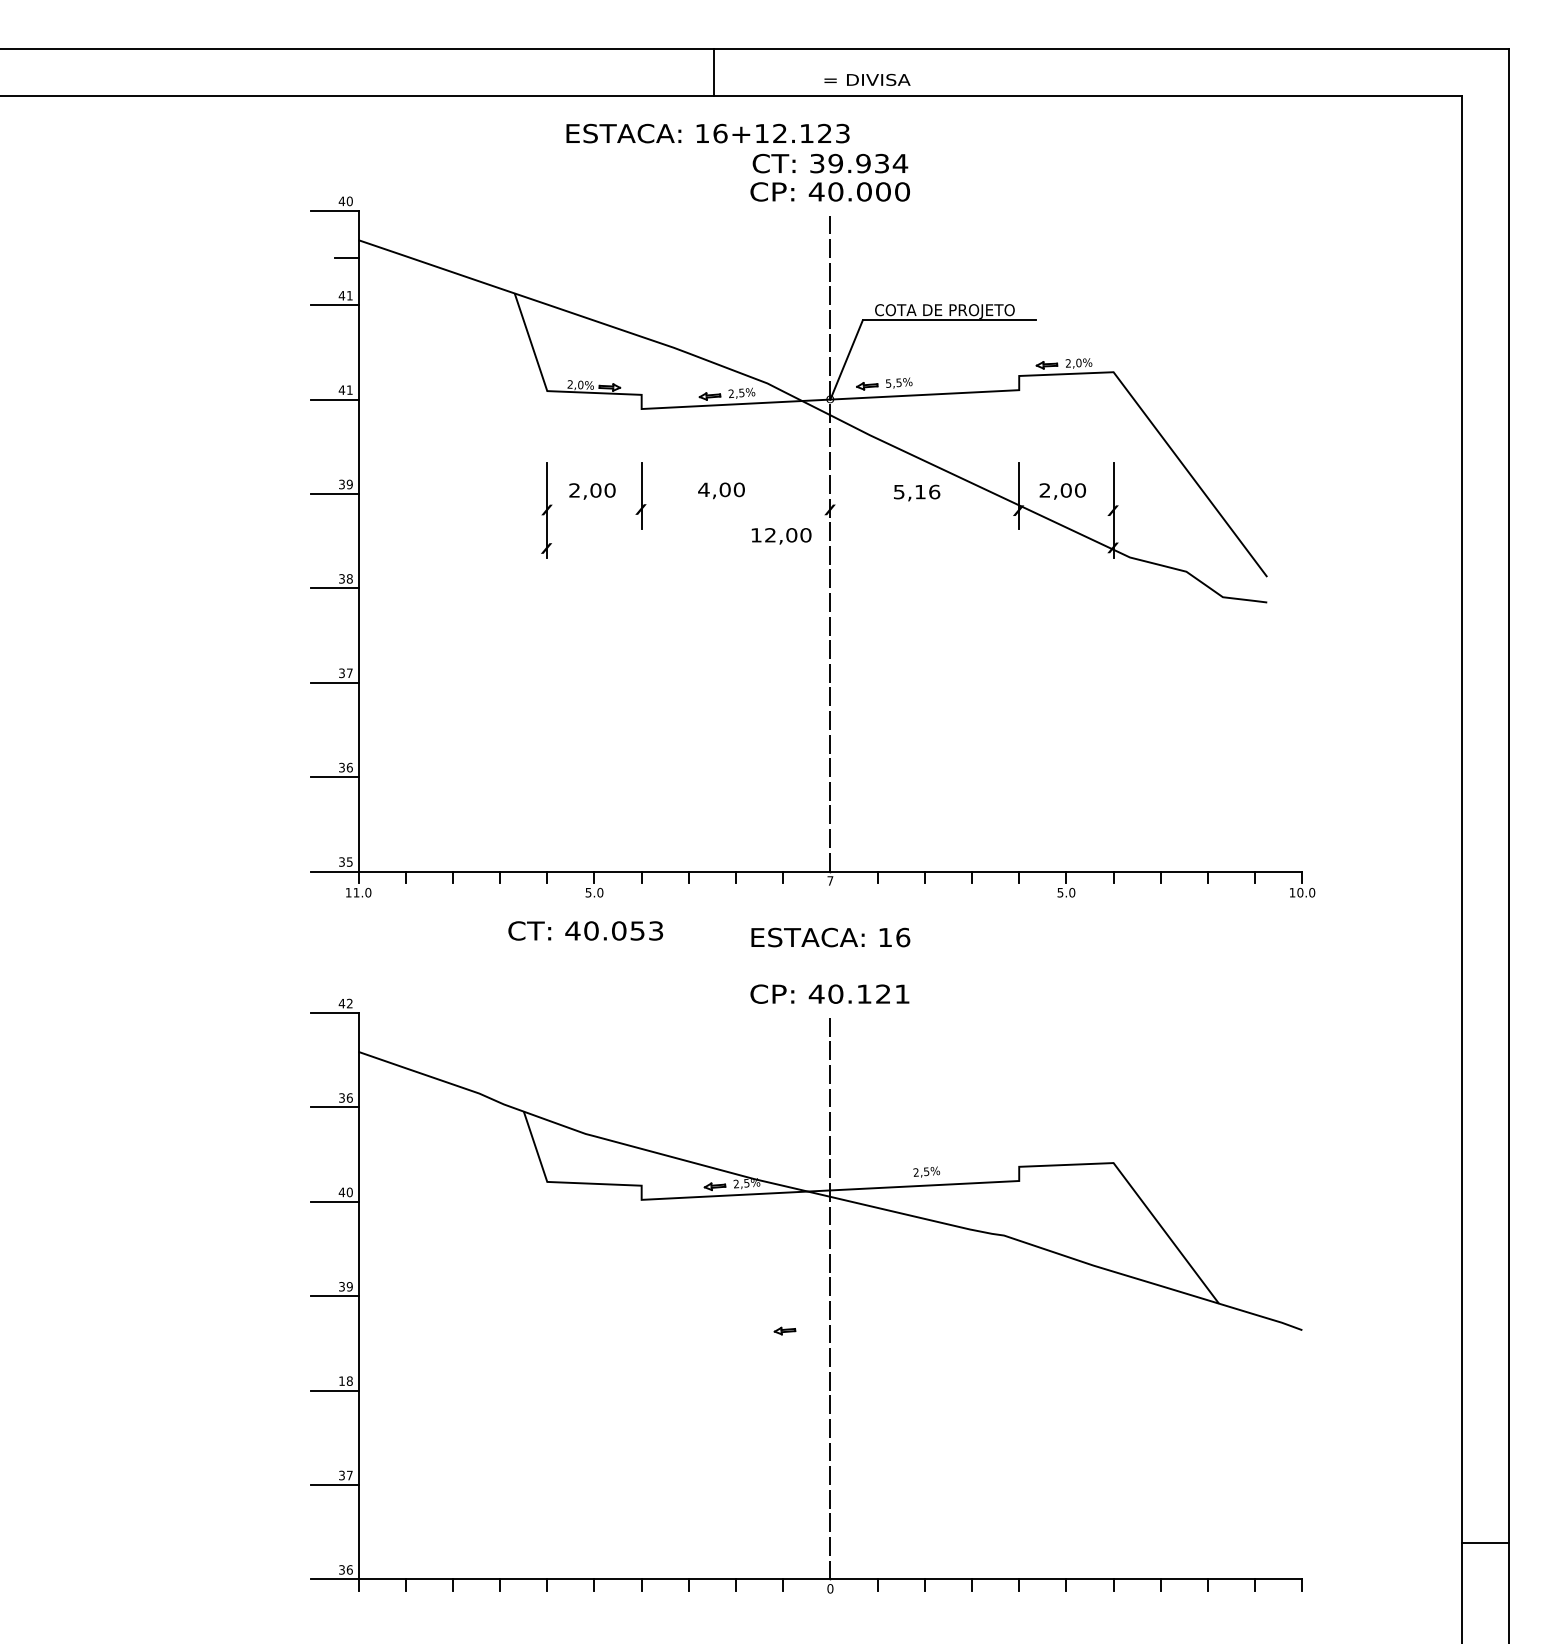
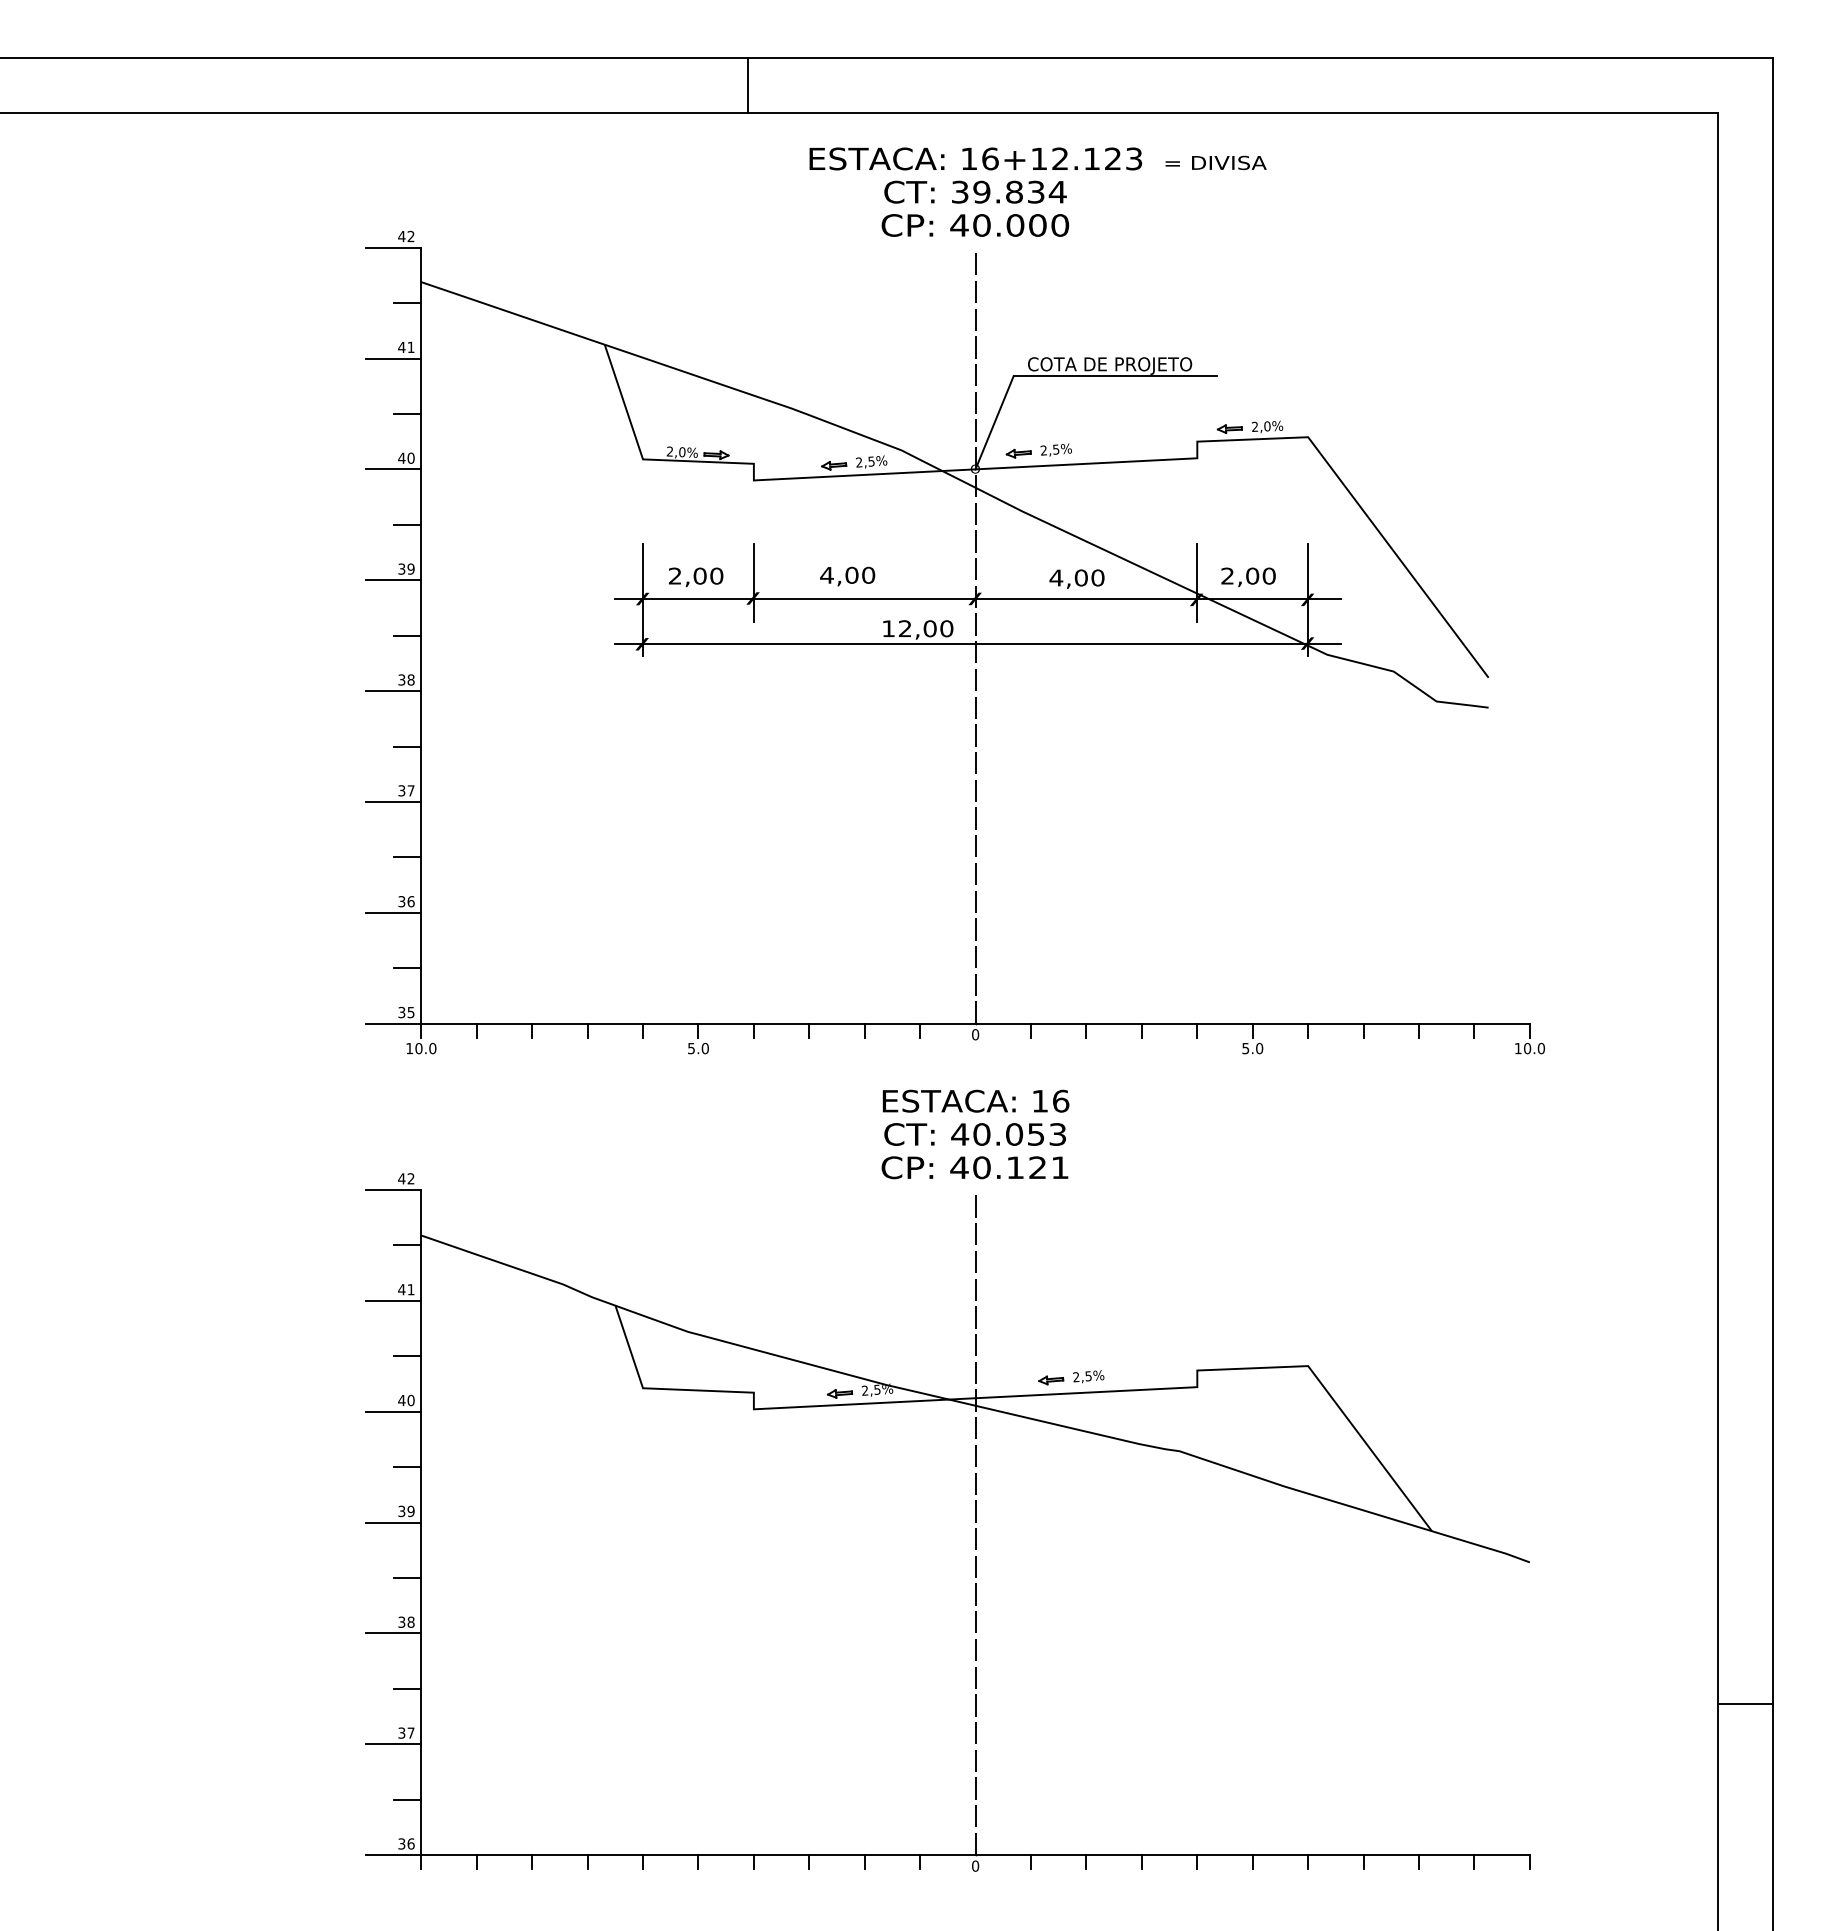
line: (713, 72) -> (747, 85), moved
text: (866, 79) -> (1215, 162), moved
text: (707, 133) -> (975, 158), moved
text: (862, 163) -> (1013, 192), 39.934 -> 39.834
text: (349, 201) -> (410, 236), 40 -> 42
line: (346, 352) -> (407, 413), added
text: (888, 383) -> (1043, 450), 5,5% -> 2,5%
text: (349, 389) -> (410, 457), 41 -> 40
line: (346, 446) -> (407, 524), added
text: (916, 491) -> (1076, 577), 5,16 -> 4,00
line: (832, 510) -> (977, 599), added
line: (346, 541) -> (407, 635), added
line: (832, 547) -> (977, 643), added
line: (346, 635) -> (407, 746), added
line: (346, 730) -> (407, 857), added
line: (346, 824) -> (407, 968), added
text: (830, 880) -> (975, 1034), 7 -> 0
text: (356, 892) -> (418, 1048), 11.0 -> 10.0
text: (585, 930) -> (974, 1134), moved
line: (346, 1060) -> (407, 1245), added
text: (345, 1097) -> (406, 1289), 36 -> 41
line: (346, 1154) -> (407, 1356), added
line: (346, 1249) -> (407, 1467), added
part: (785, 1331) -> (1051, 1380), moved
line: (346, 1343) -> (407, 1577), added
text: (341, 1380) -> (401, 1621), 18 -> 38
line: (346, 1437) -> (407, 1688), added
line: (346, 1532) -> (407, 1799), added
line: (1485, 1543) -> (1745, 1704), moved

